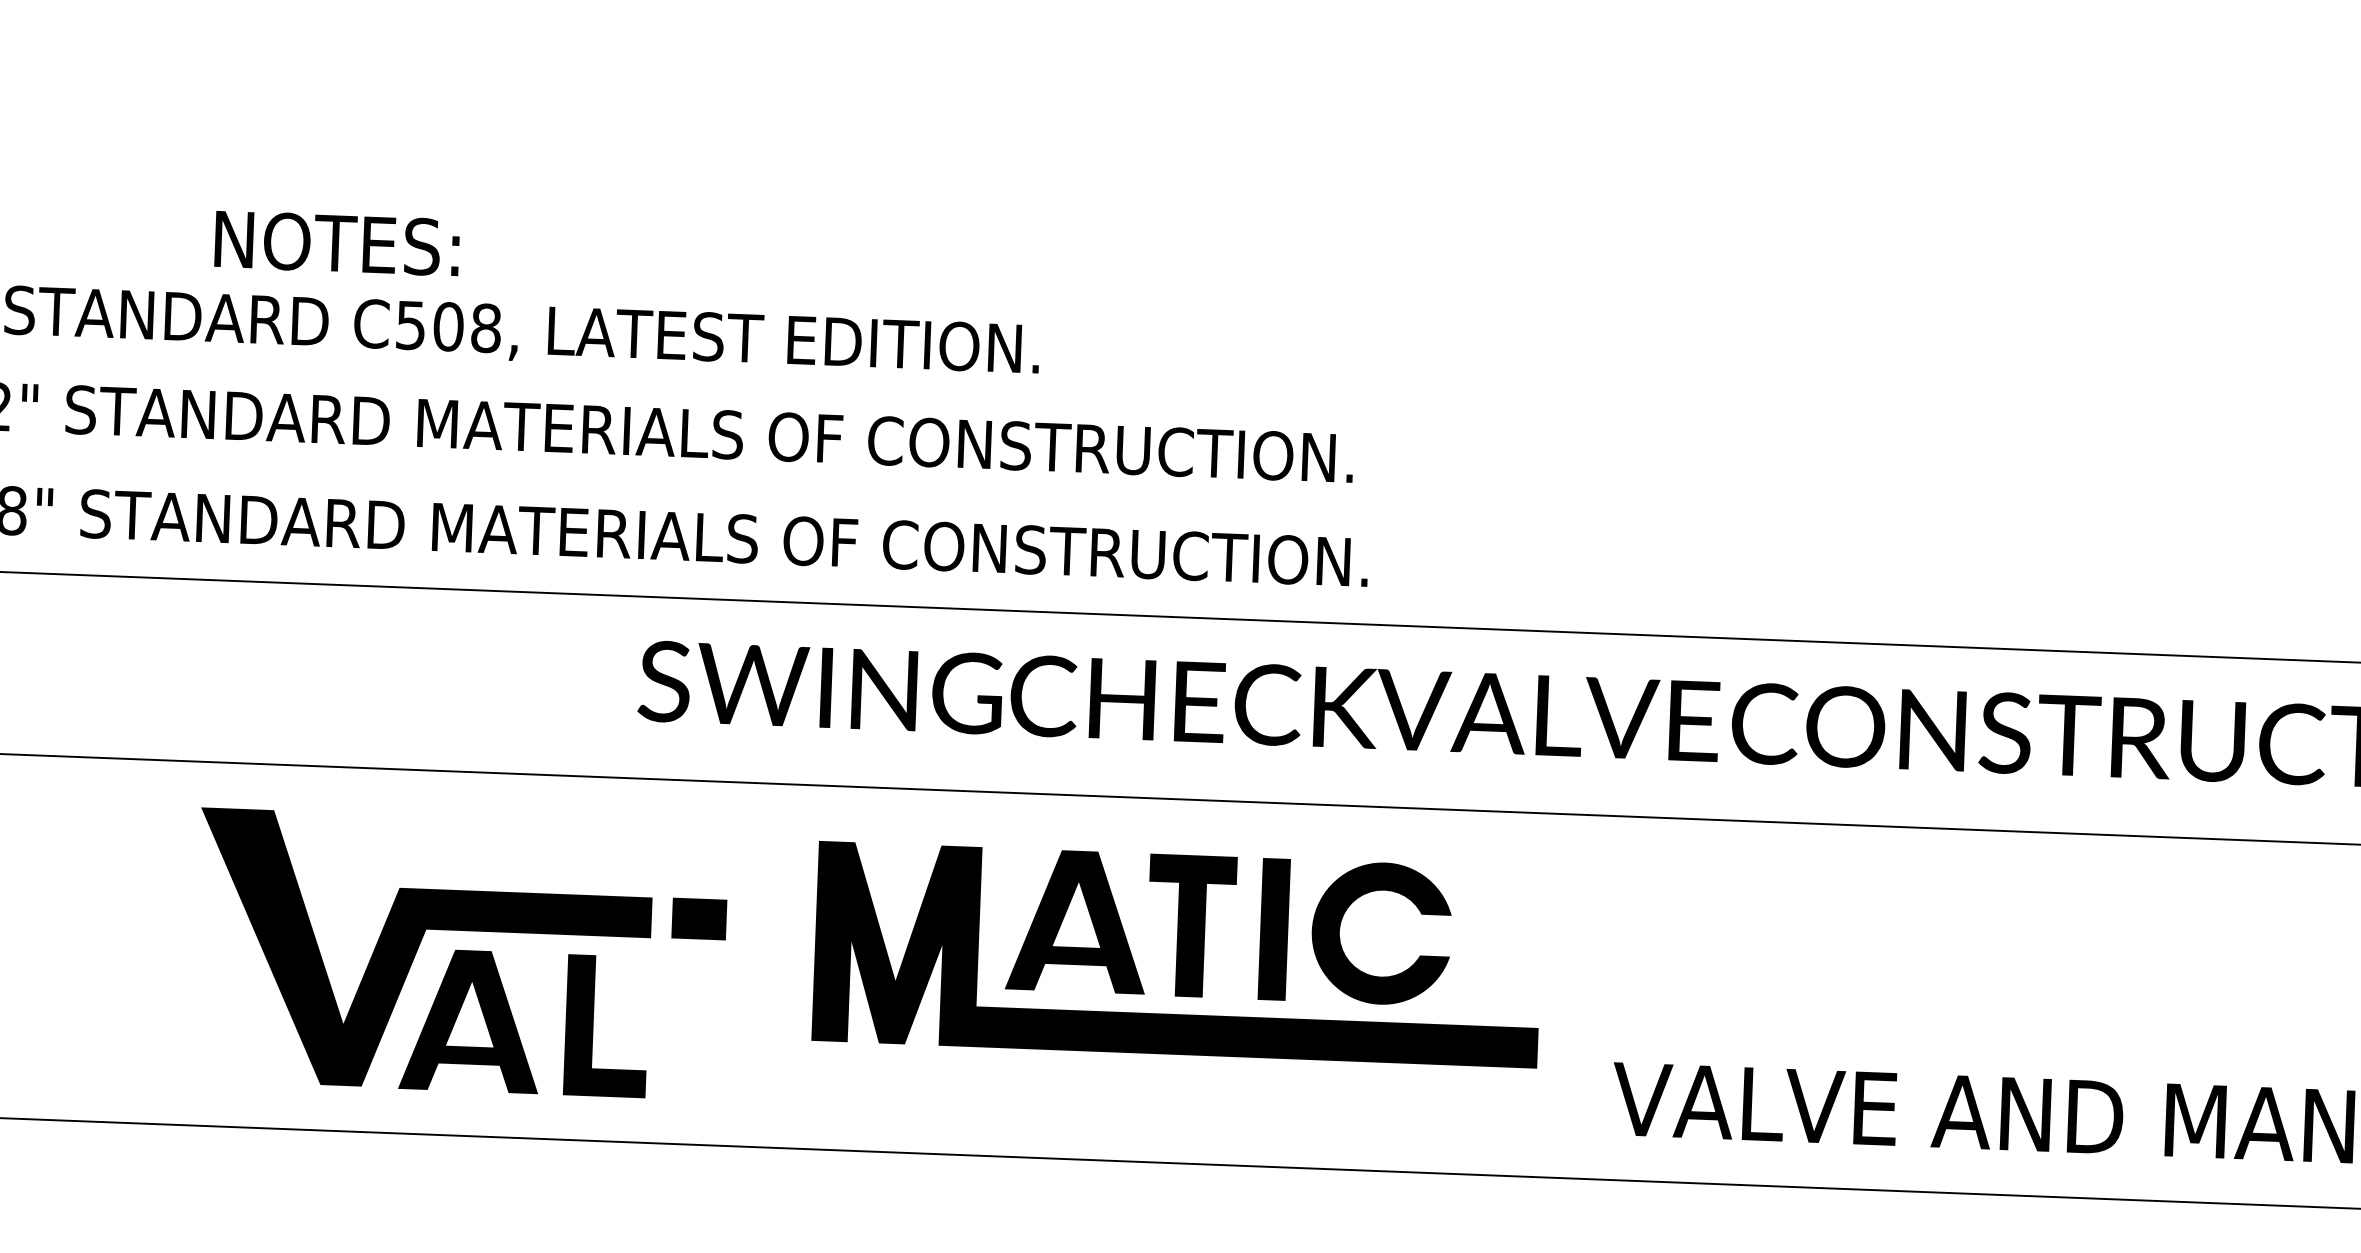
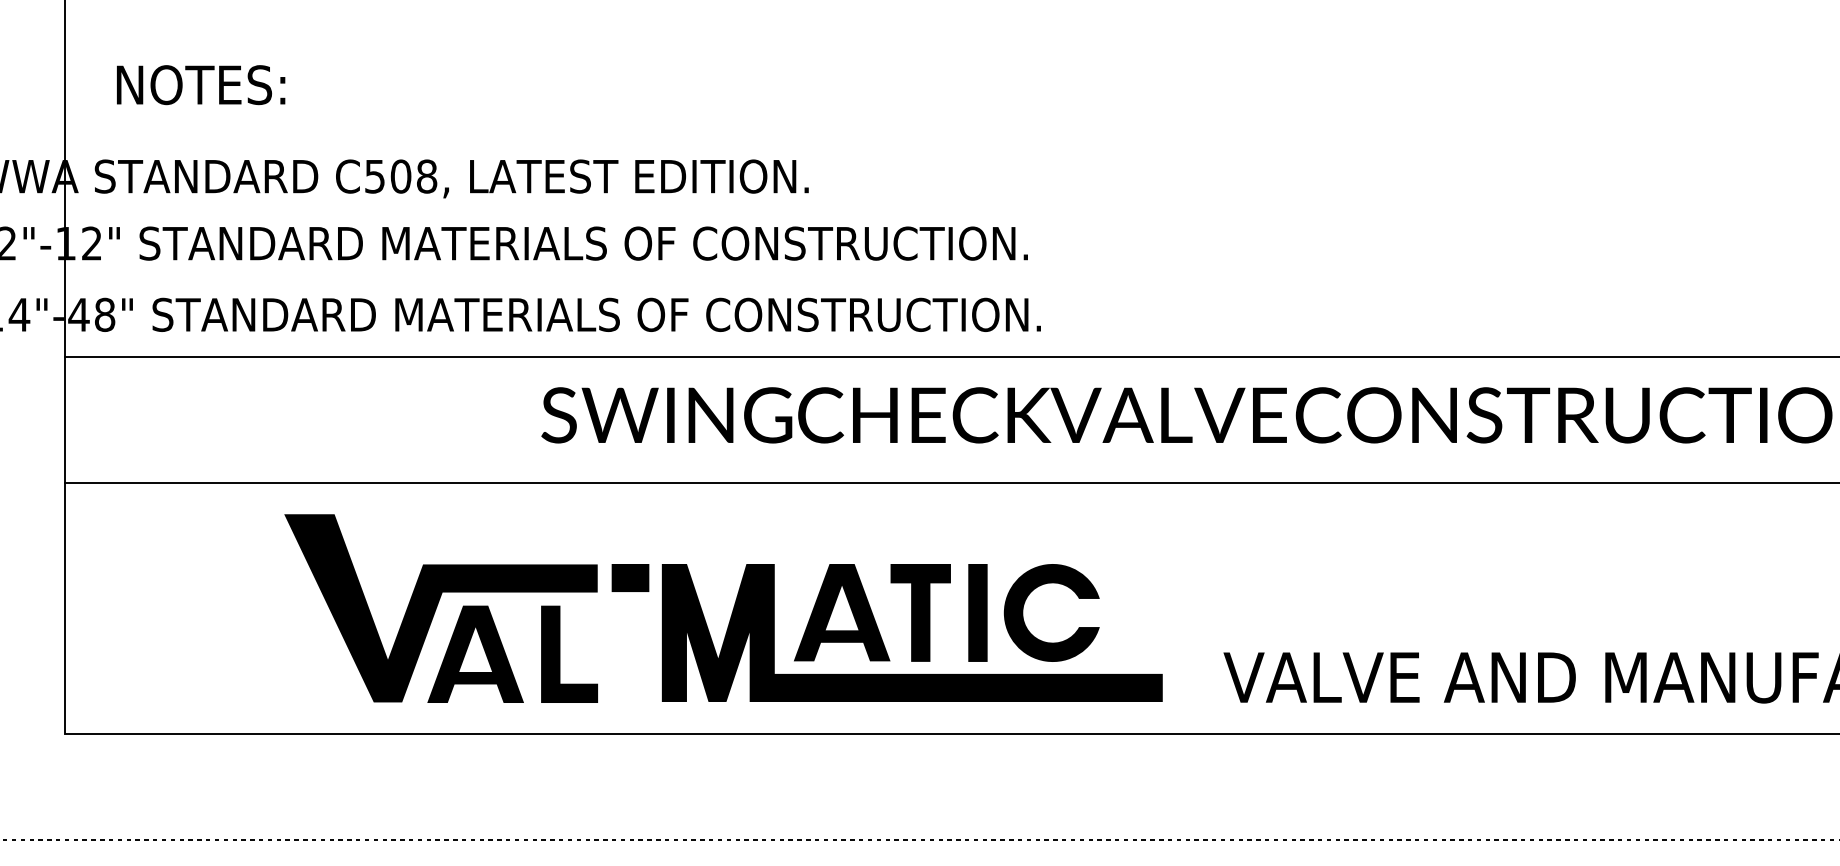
text: (337, 244) -> (201, 85), moved
part: (460, 954) -> (466, 608), moved
part: (1176, 954) -> (911, 632), moved

